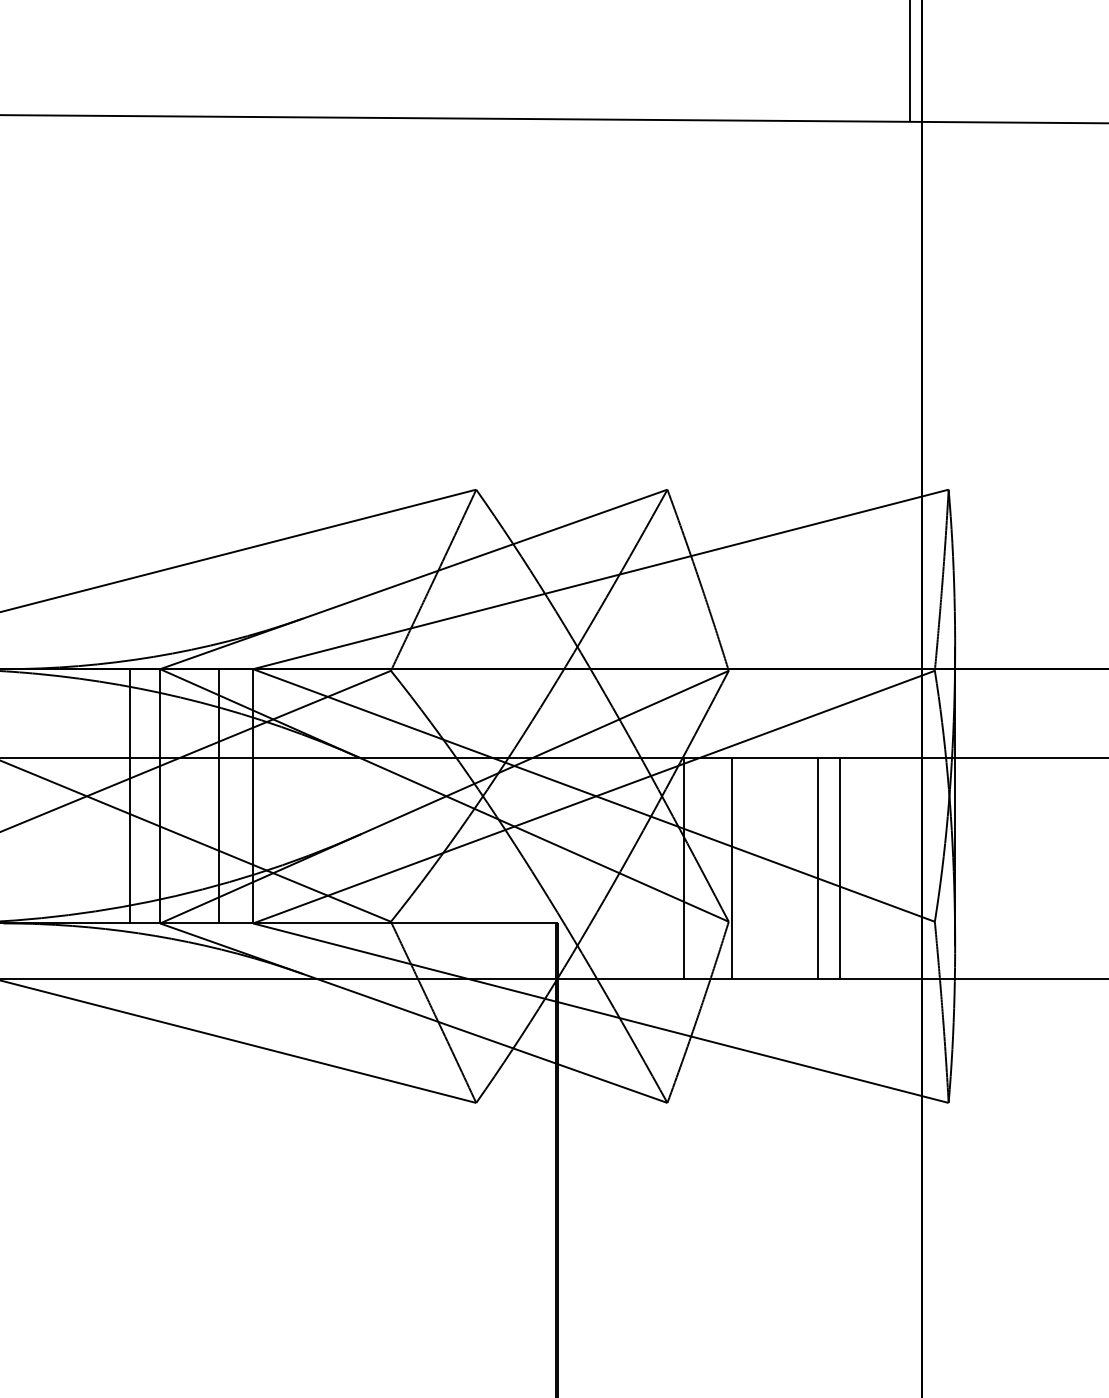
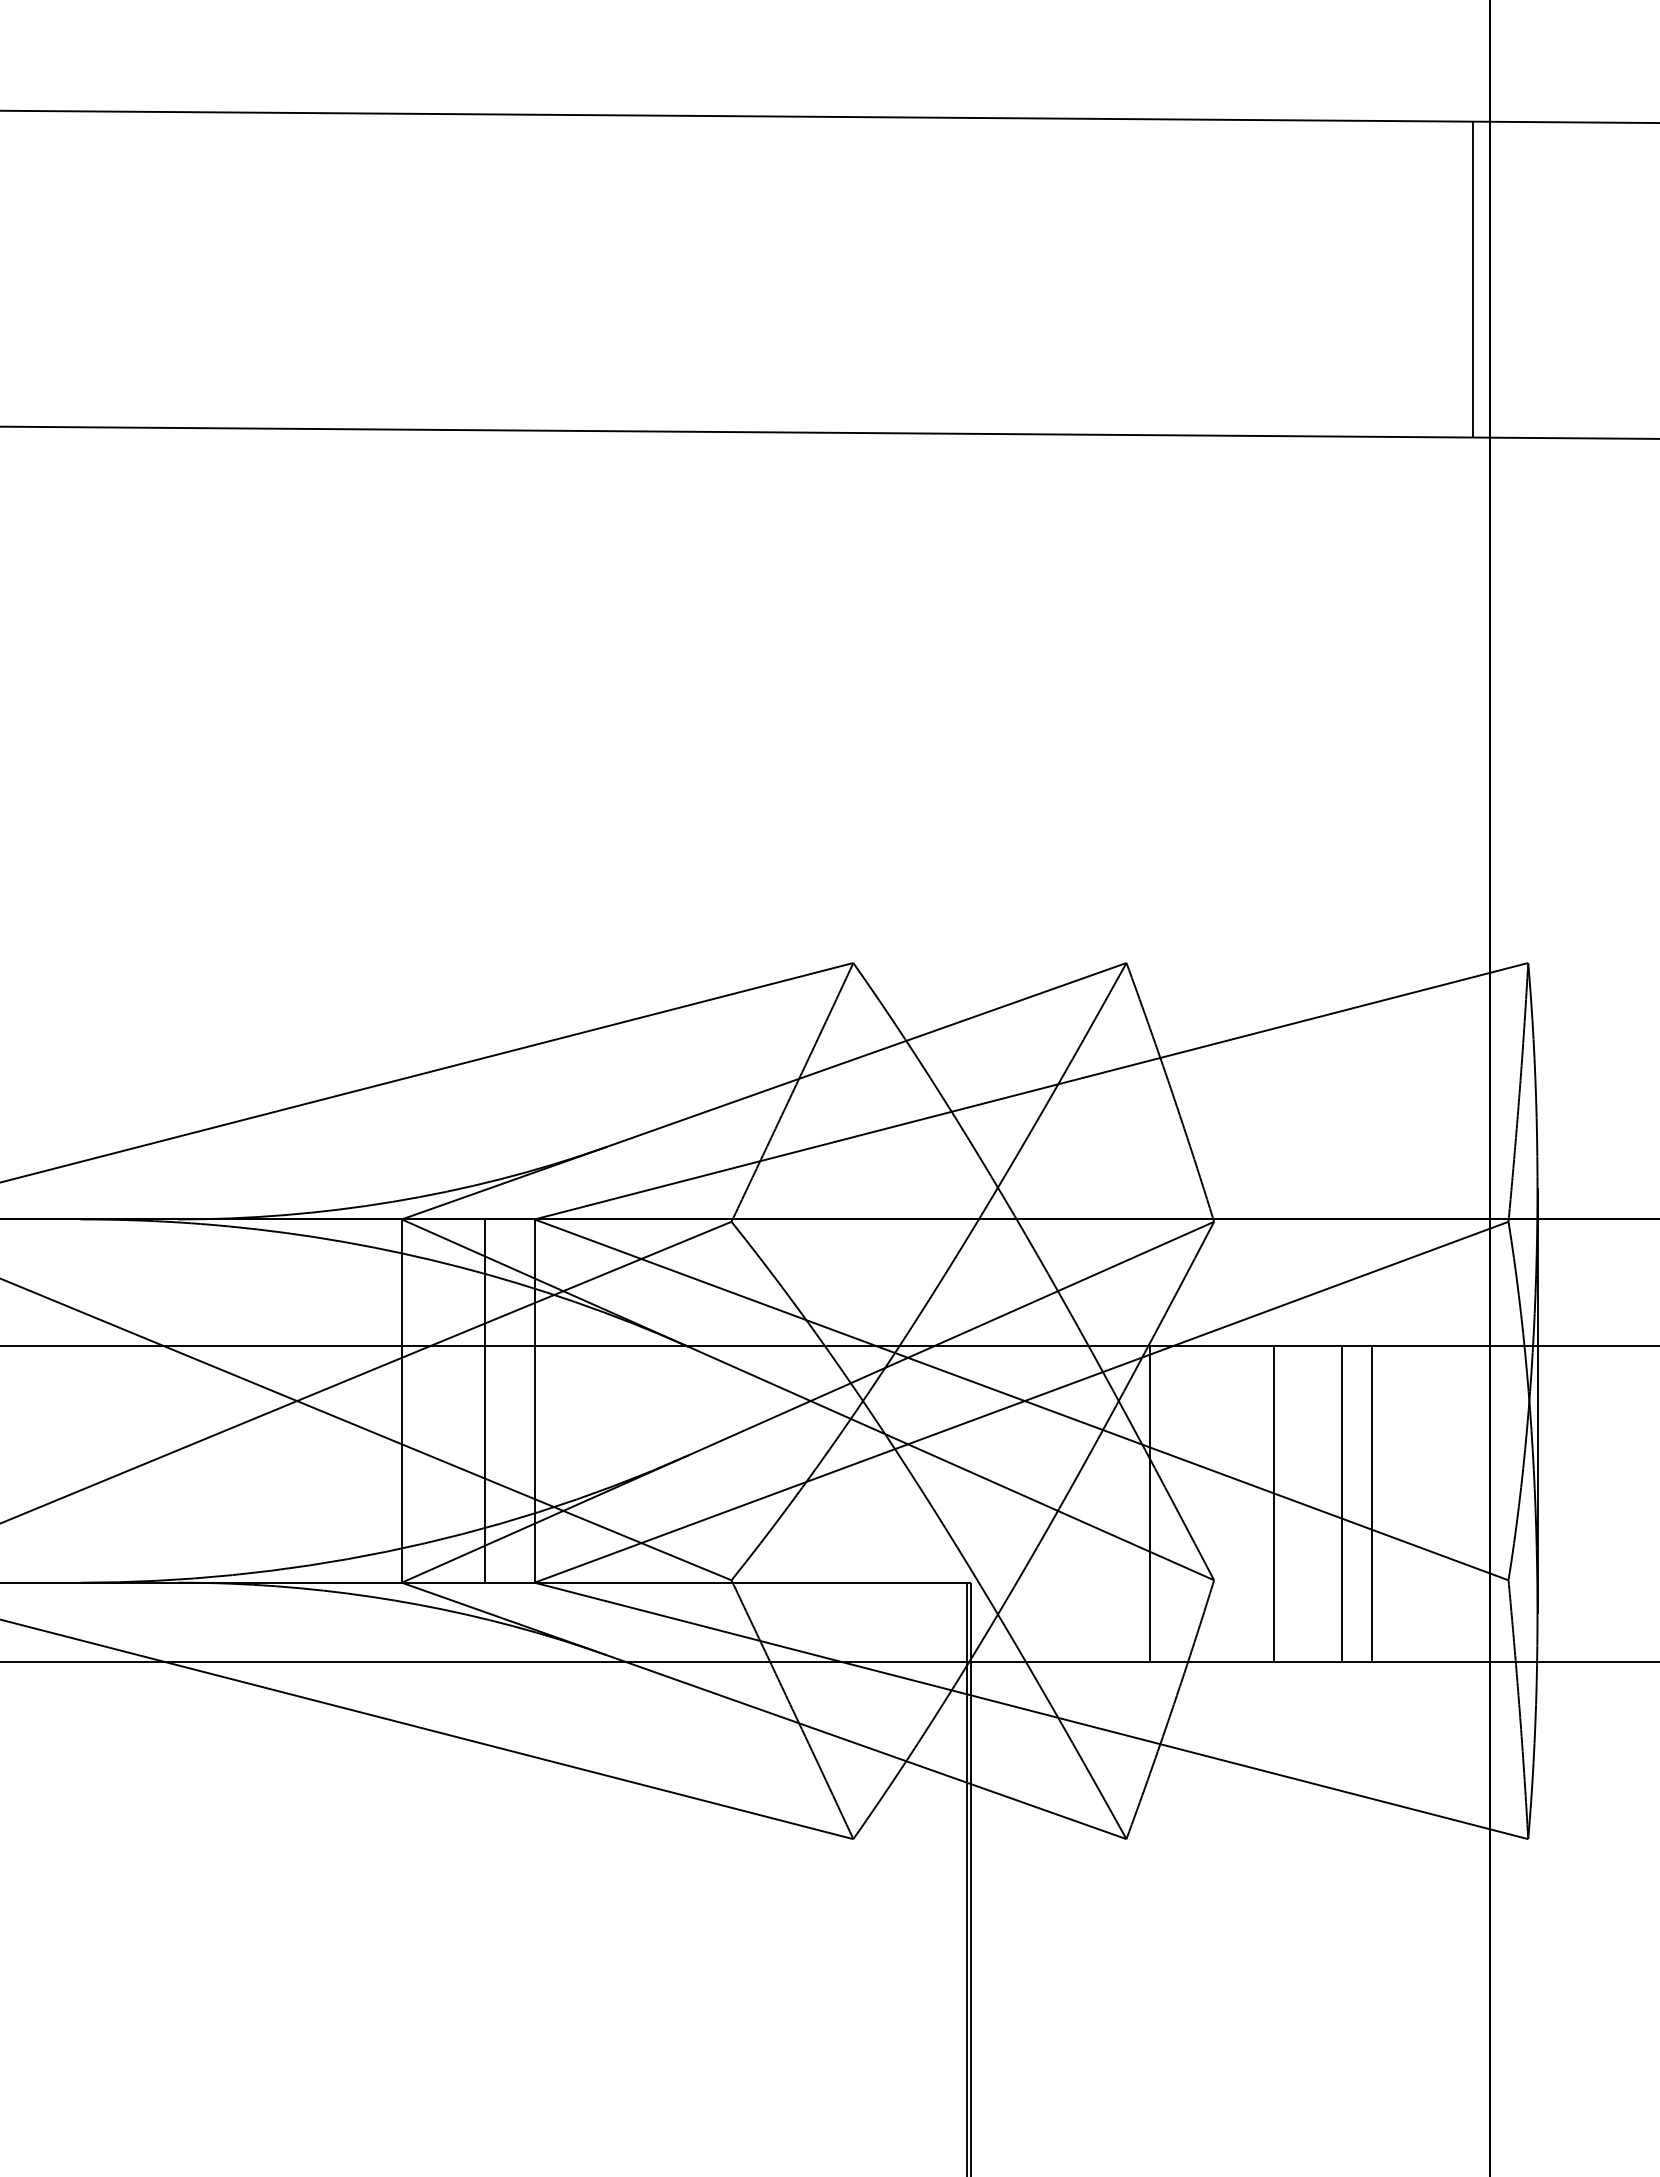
line: (130, 795) -> (359, 1400), removed
line: (731, 868) -> (1273, 1503), moved

